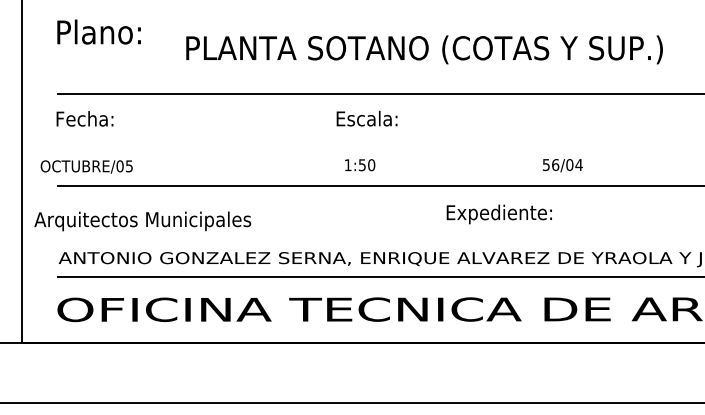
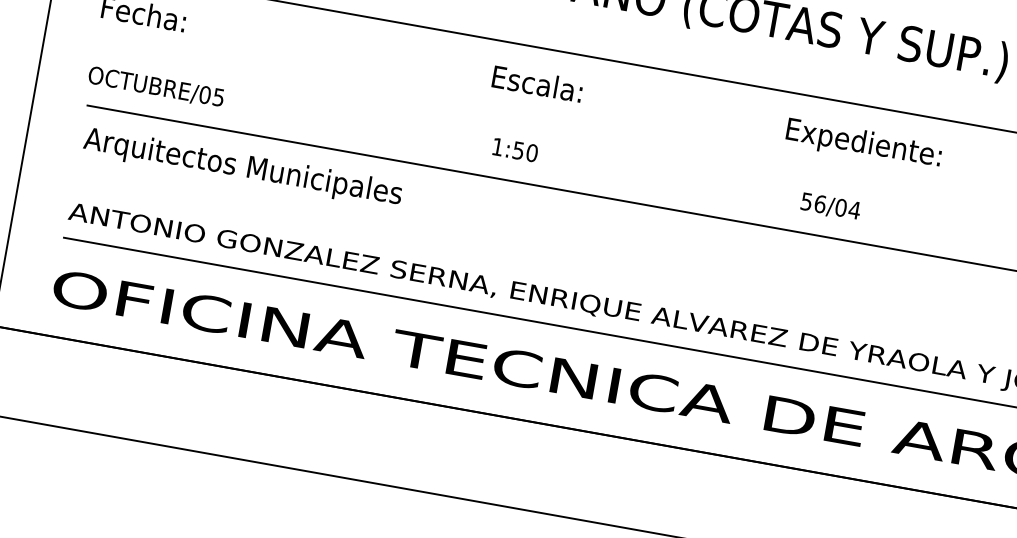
text: (366, 118) -> (536, 83), moved
text: (360, 165) -> (515, 150), moved
text: (86, 166) -> (155, 86), moved
text: (498, 214) -> (862, 144), moved
text: (142, 221) -> (242, 168), moved

